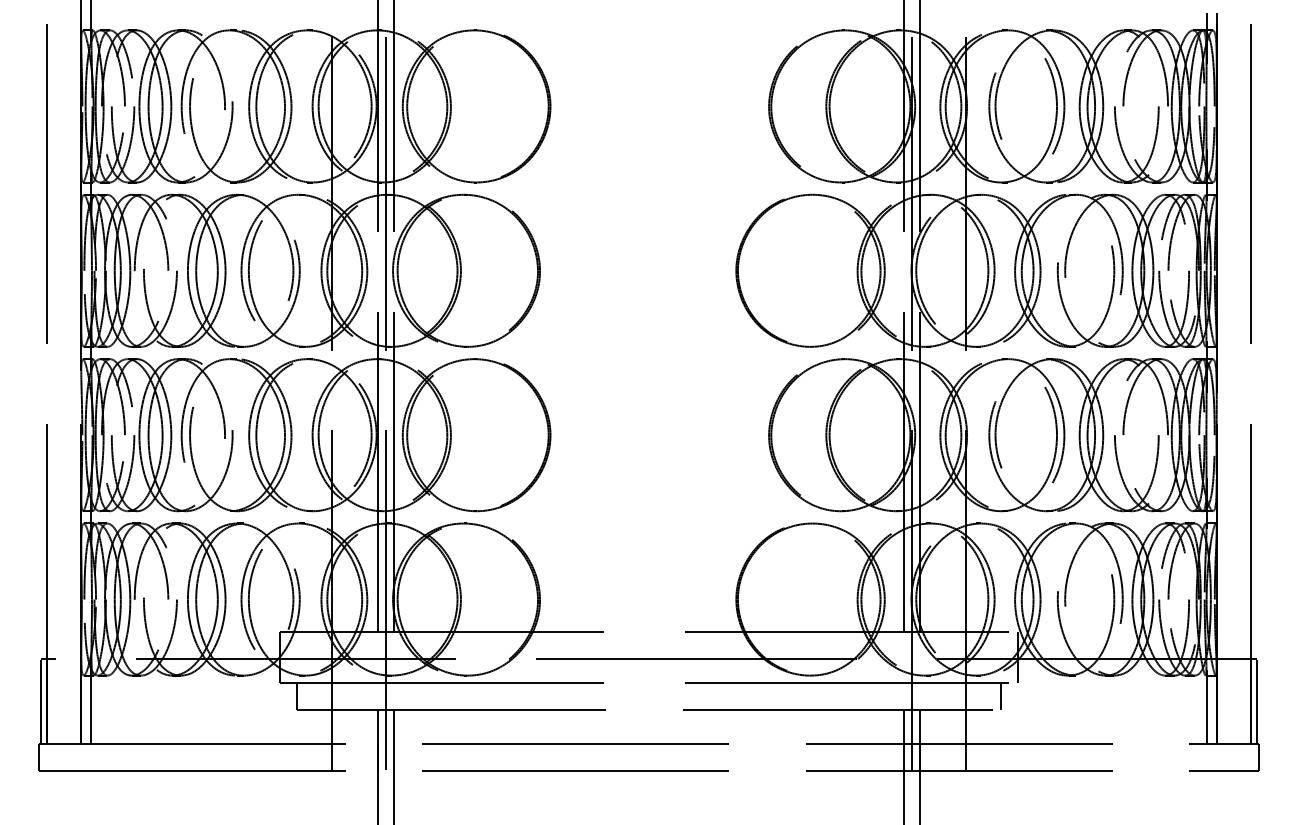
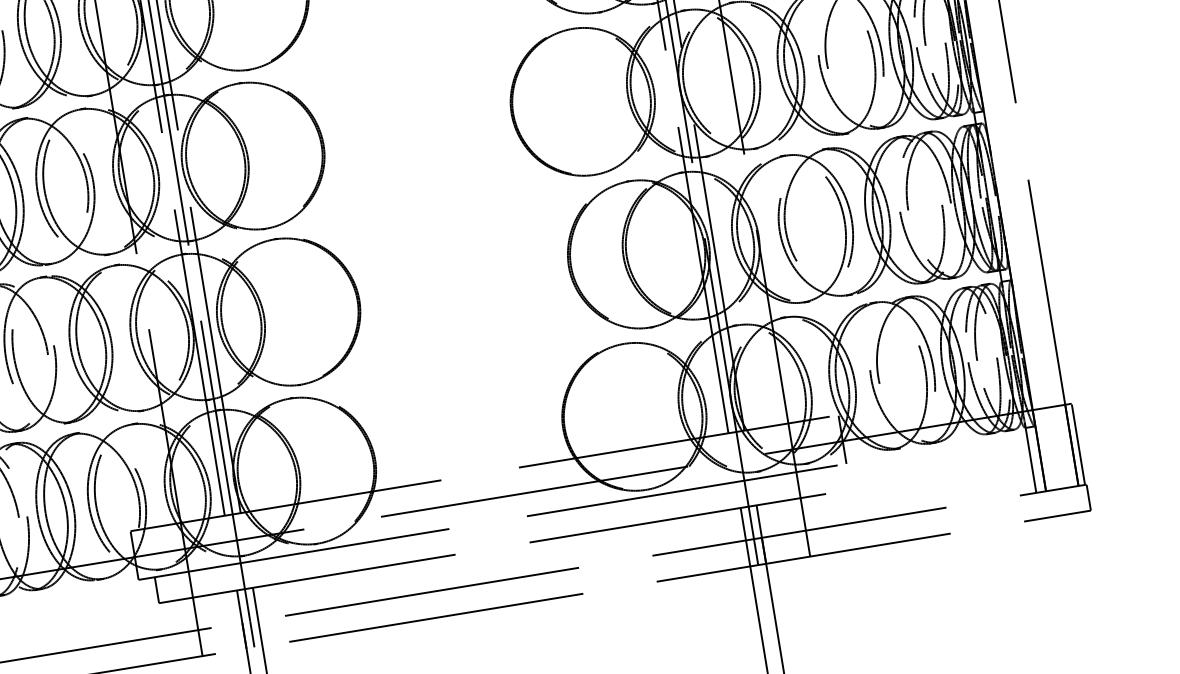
line: (1001, 695) -> (832, 478), removed

